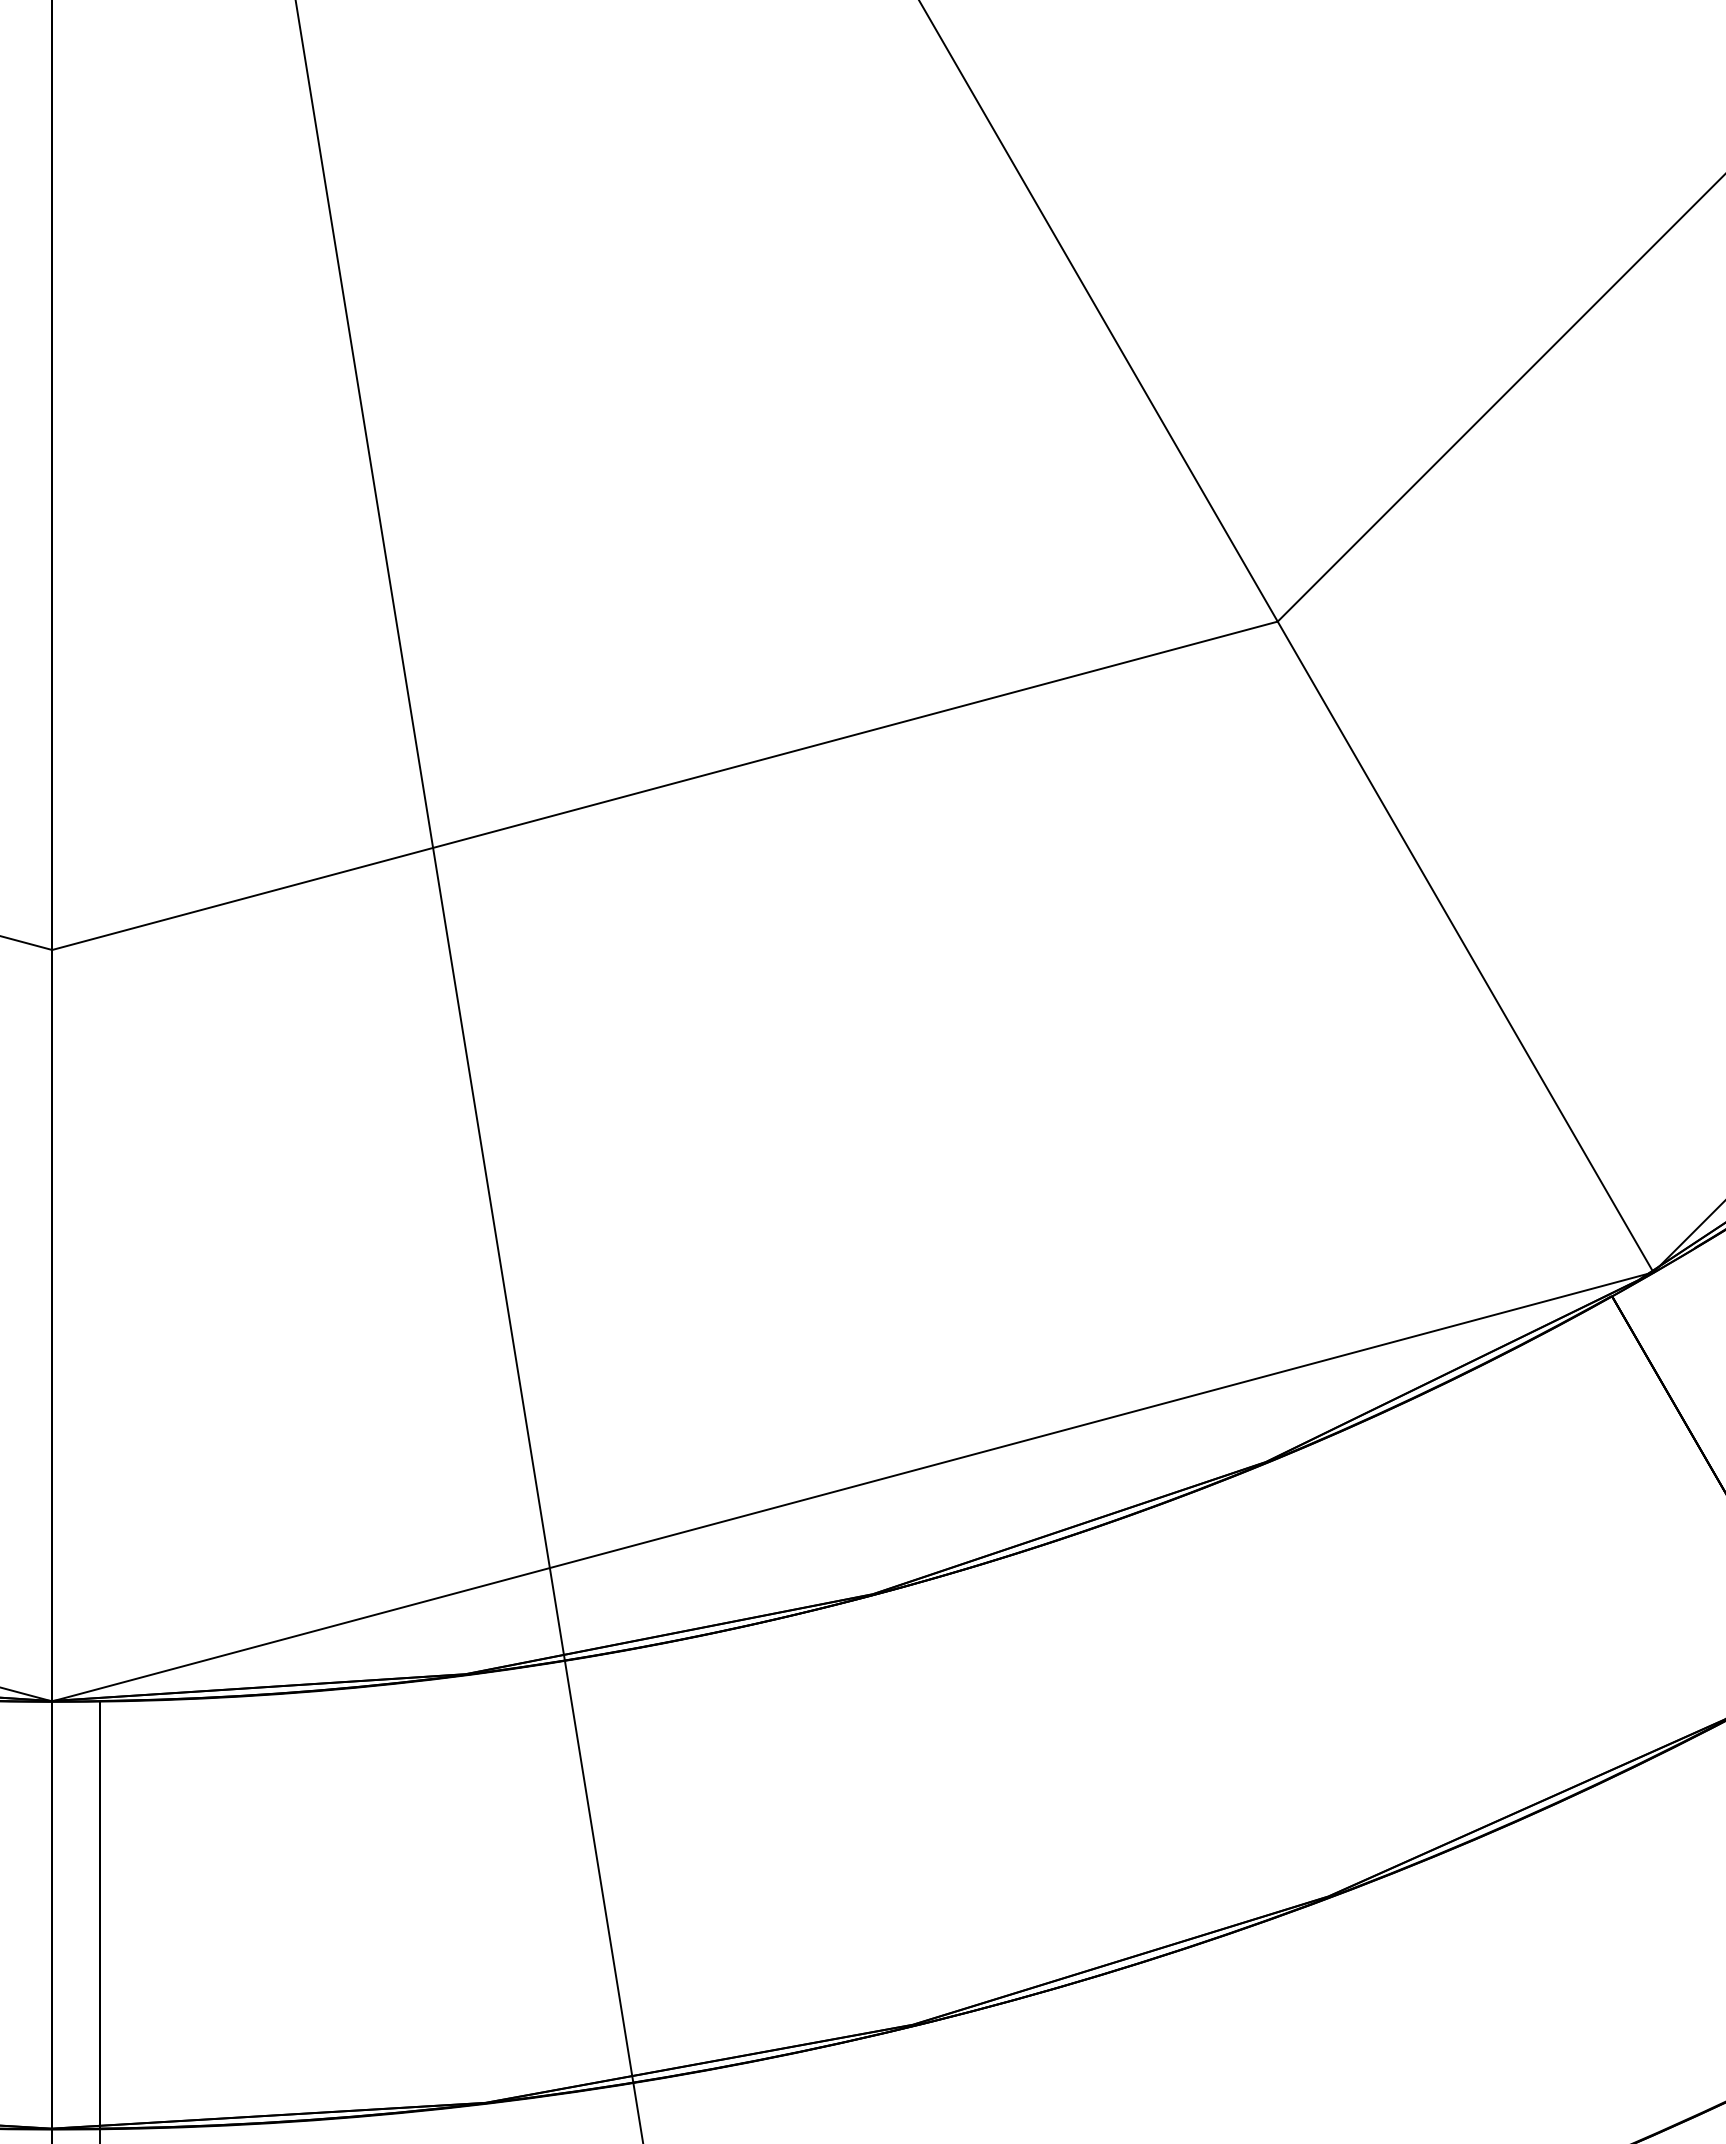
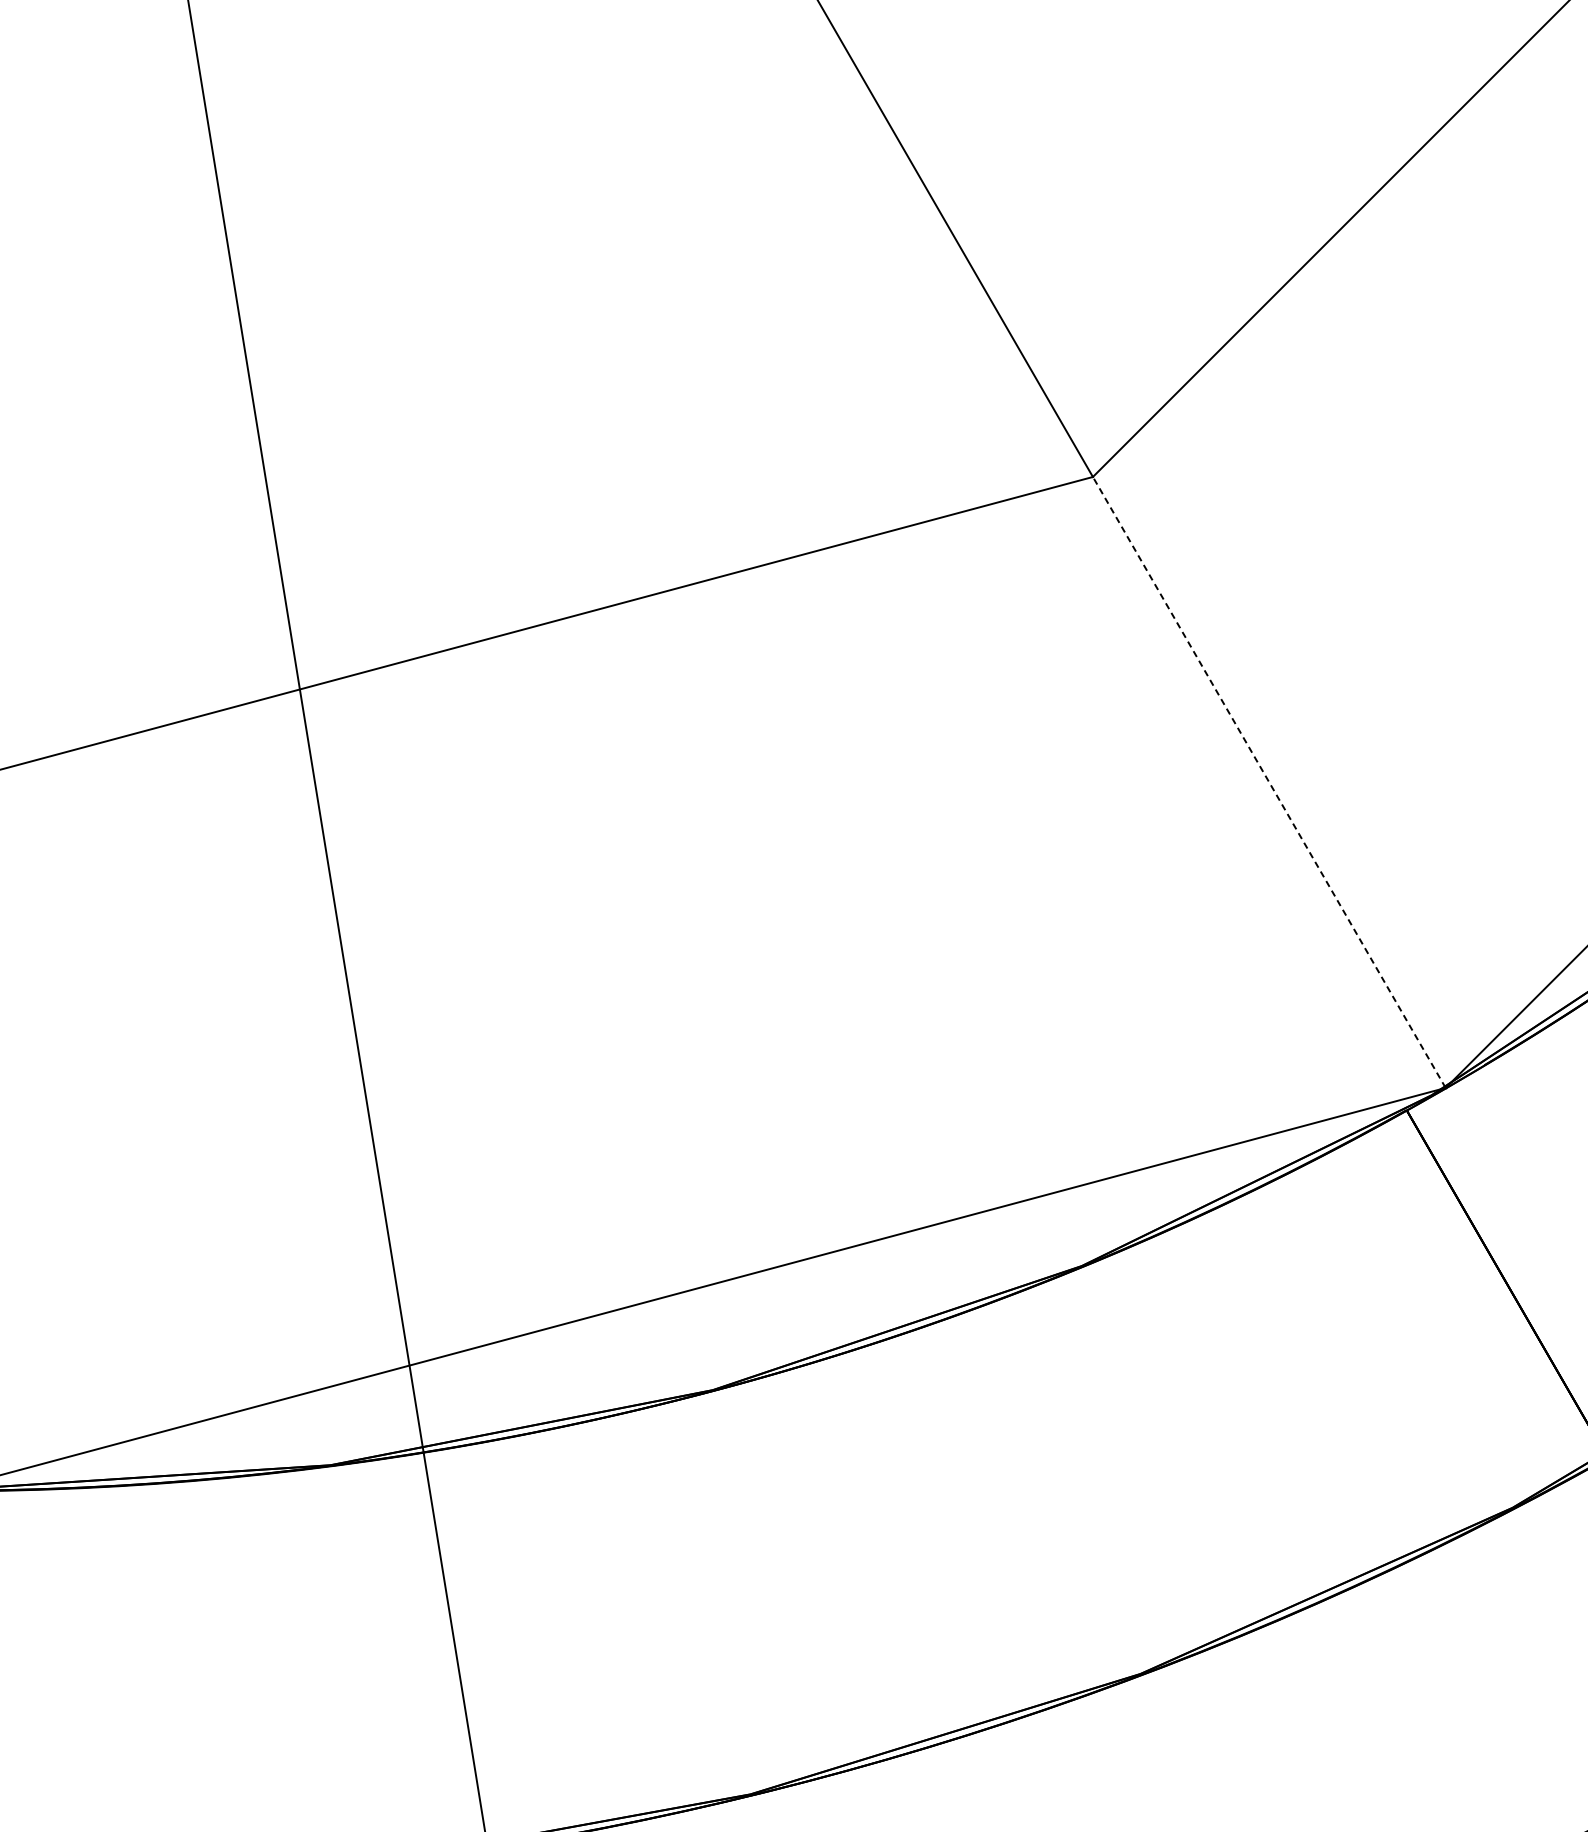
line: (1465, 946) -> (1269, 782), solid -> dashed

